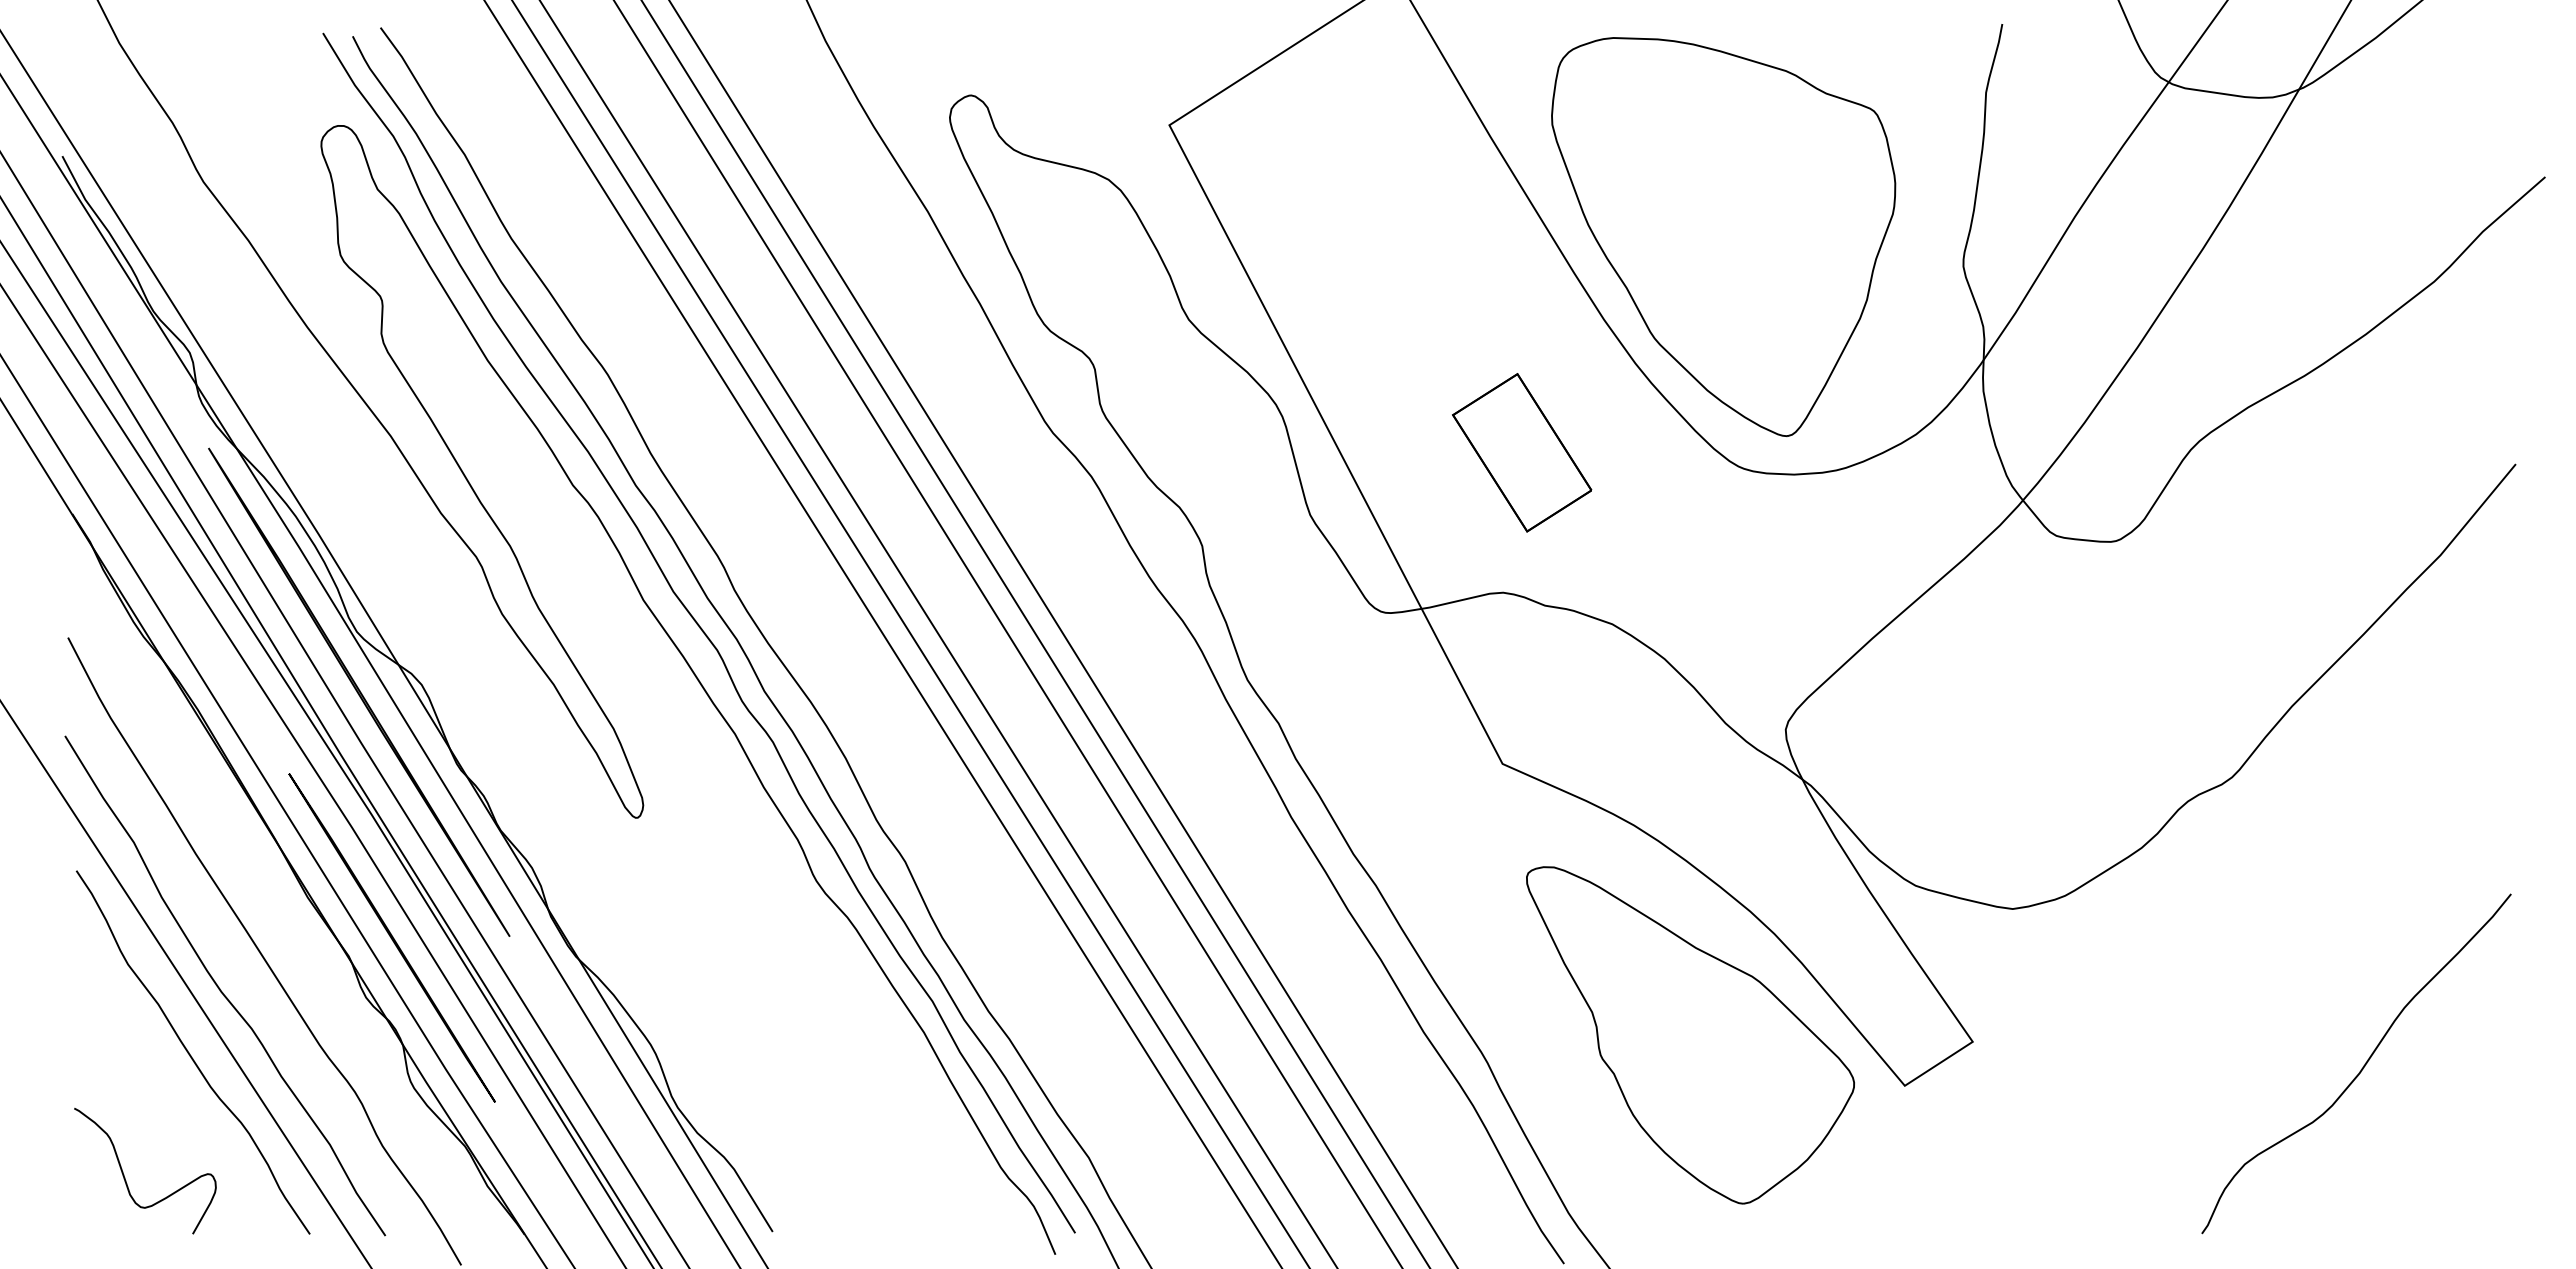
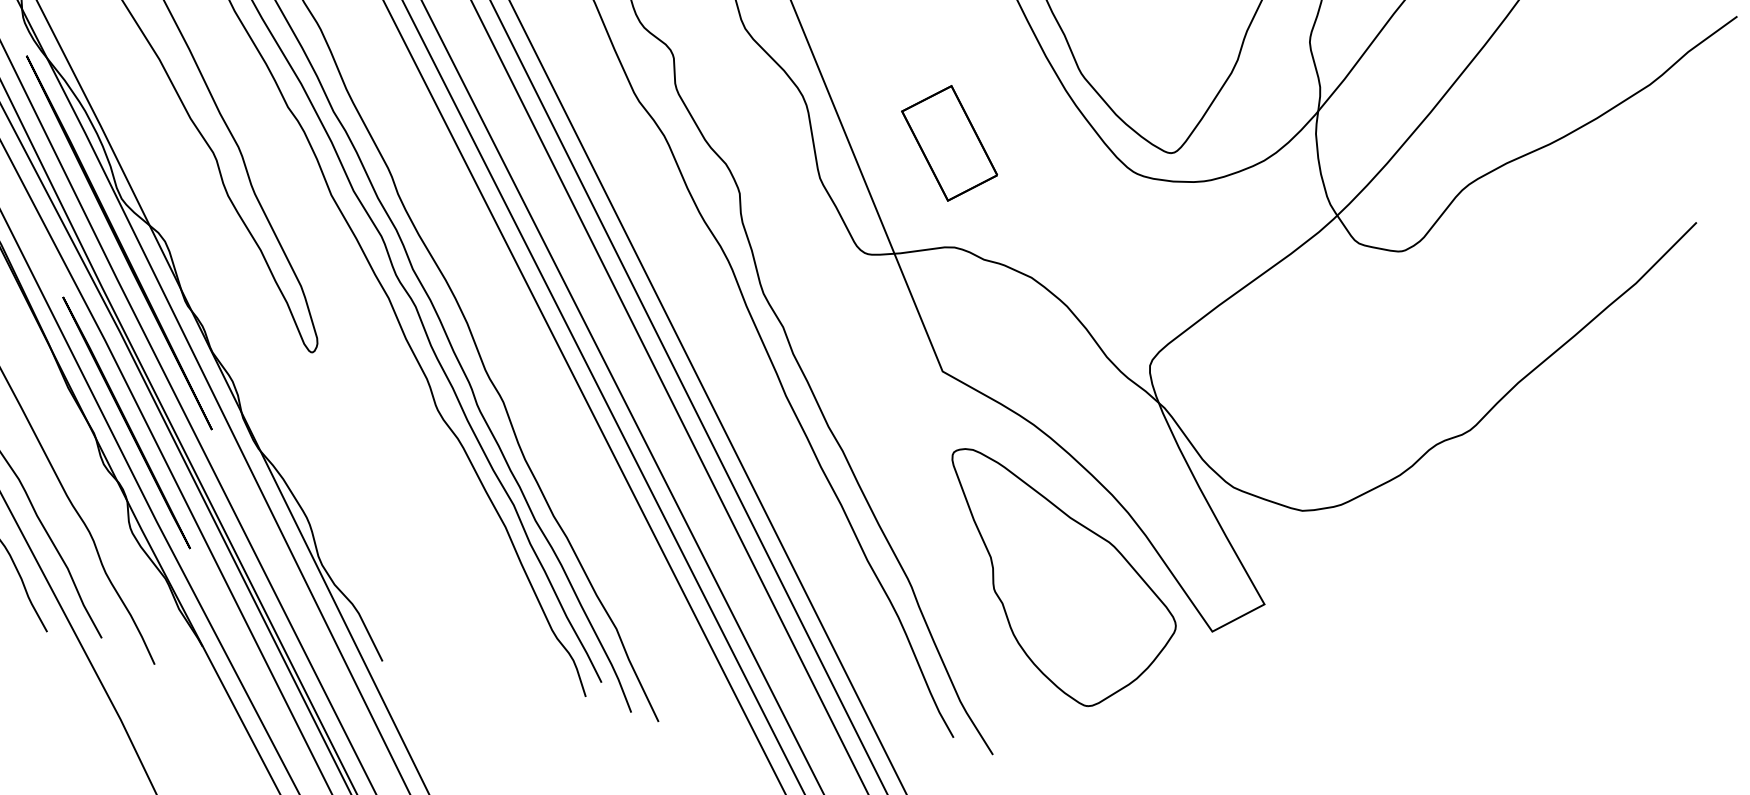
part: (1522, 452) -> (949, 143), moved
curve: (2361, 1068) -> (1544, 649), removed

